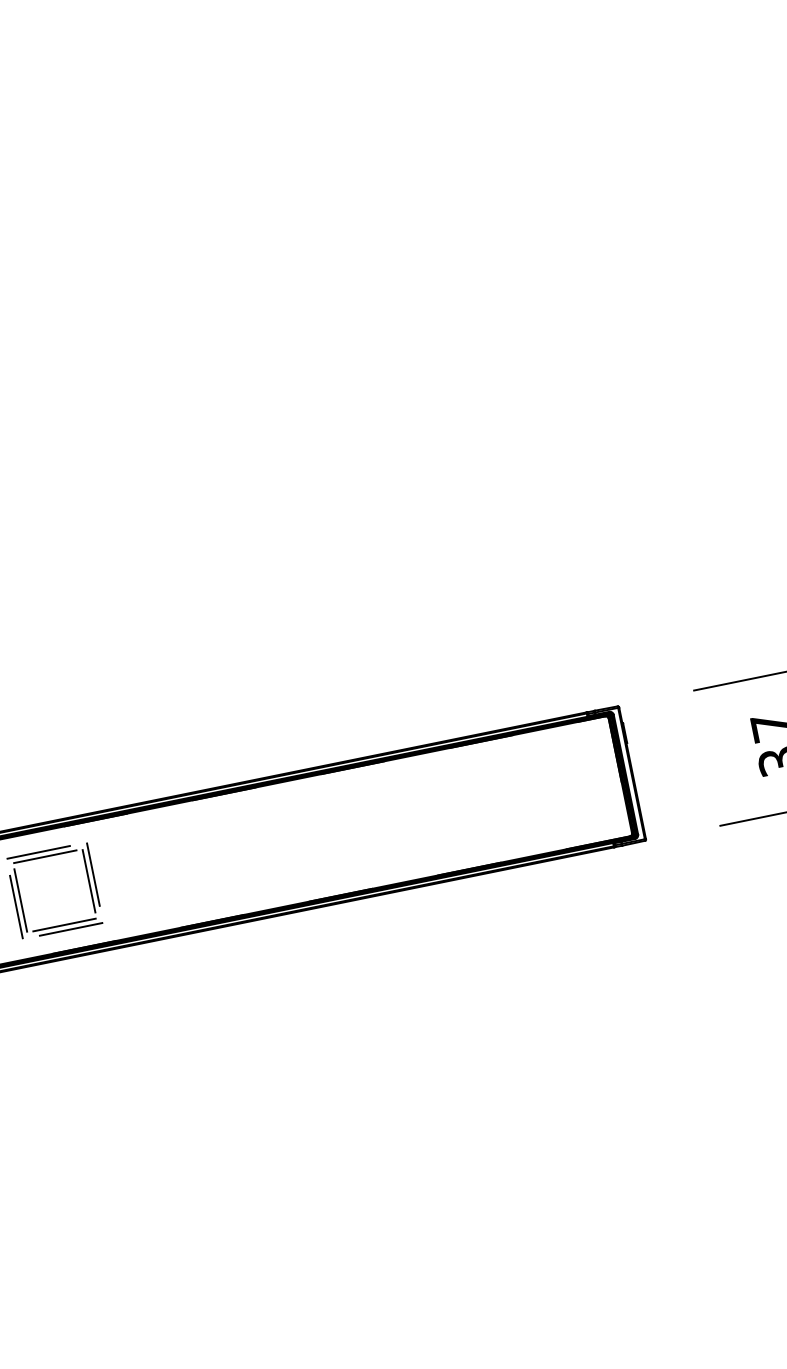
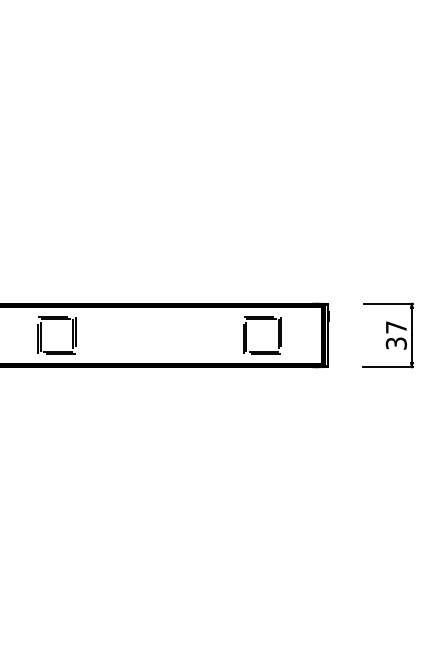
part: (485, 767) -> (262, 319), added

